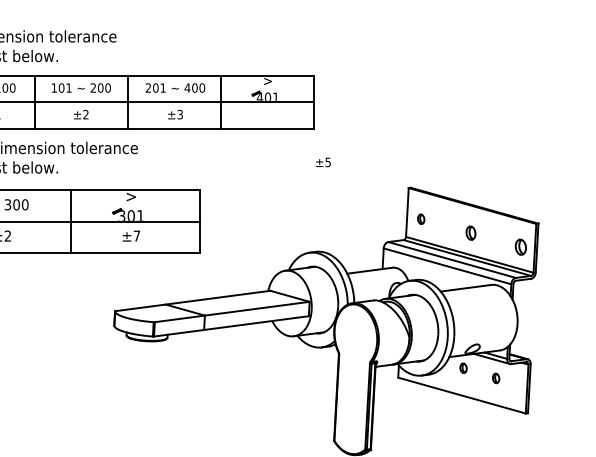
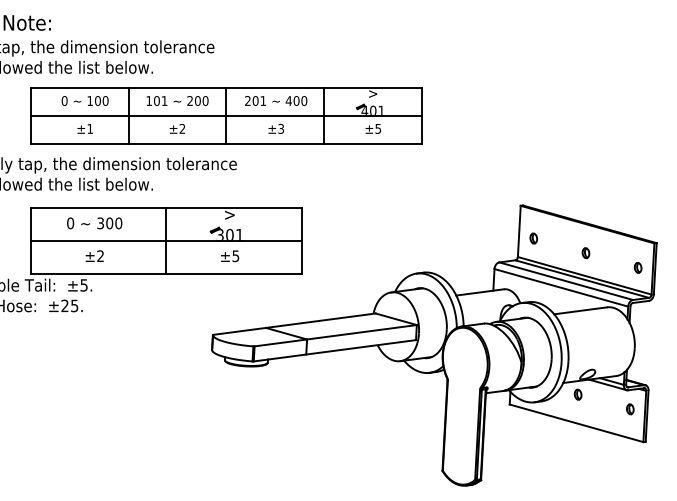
text: (322, 162) -> (372, 128), moved
part: (470, 233) -> (585, 253), size x0.71
text: (136, 236) -> (235, 256), ±7 -> ±5
part: (520, 246) -> (637, 267), size x0.62
part: (496, 378) -> (630, 409), moved

